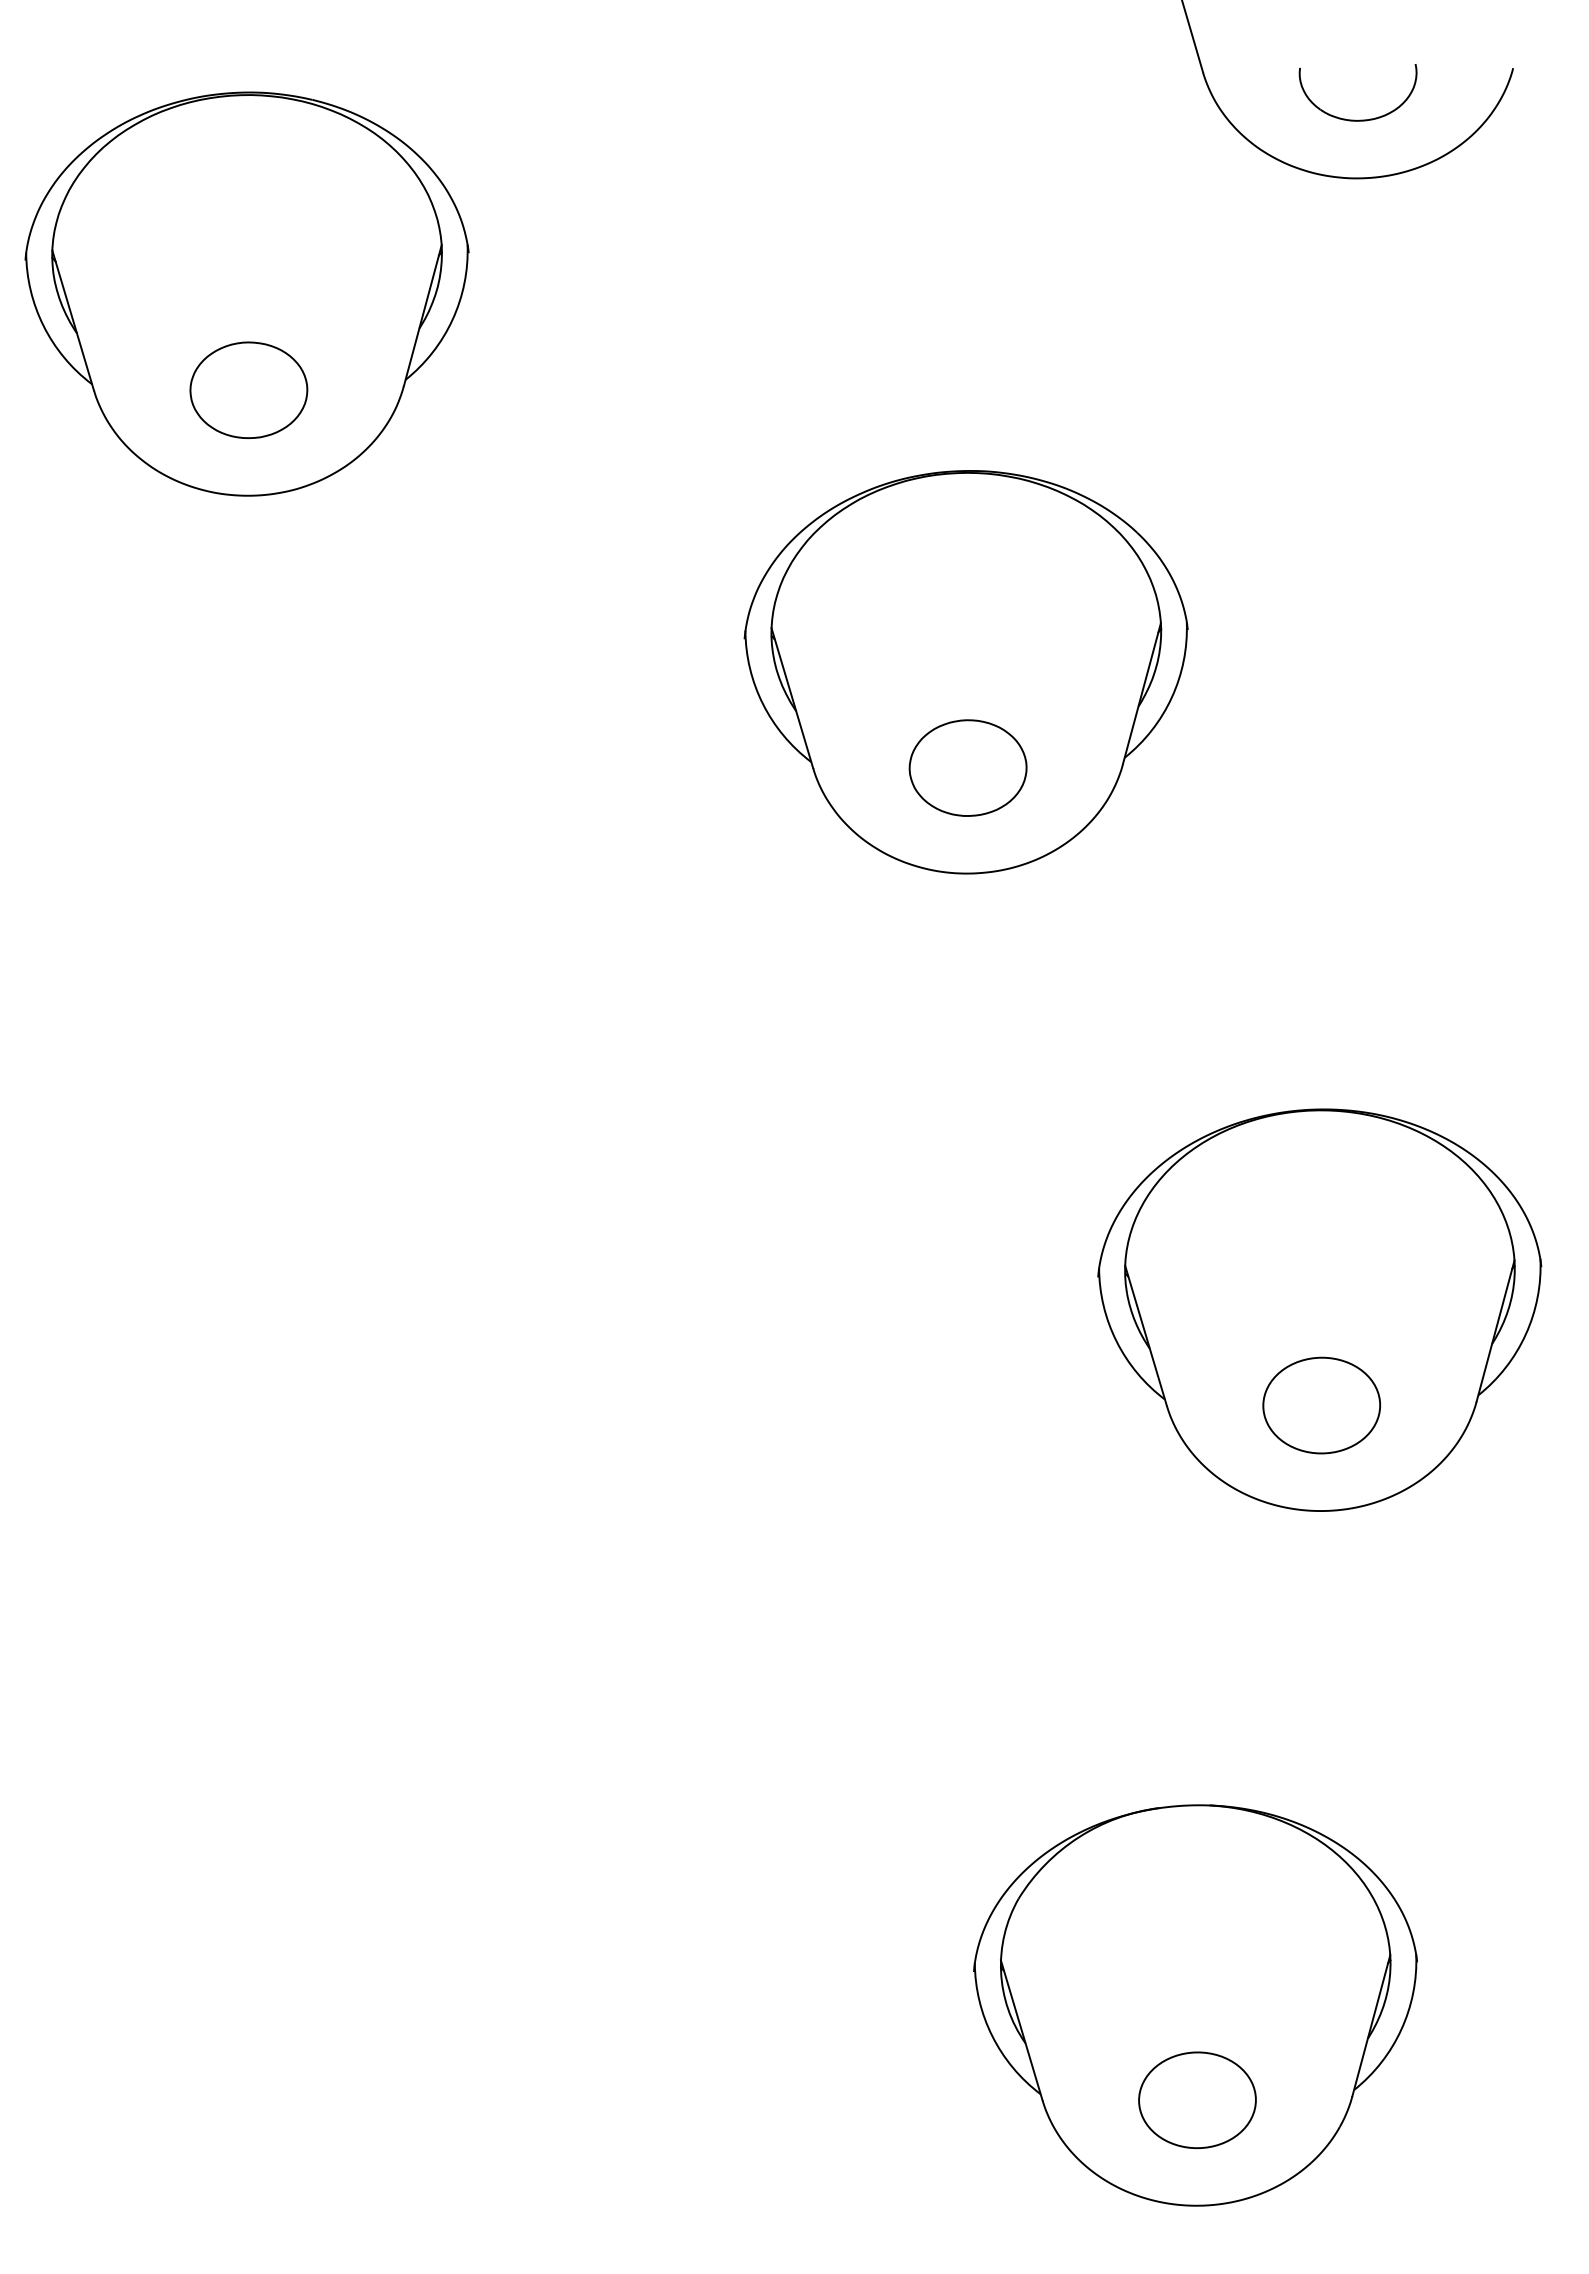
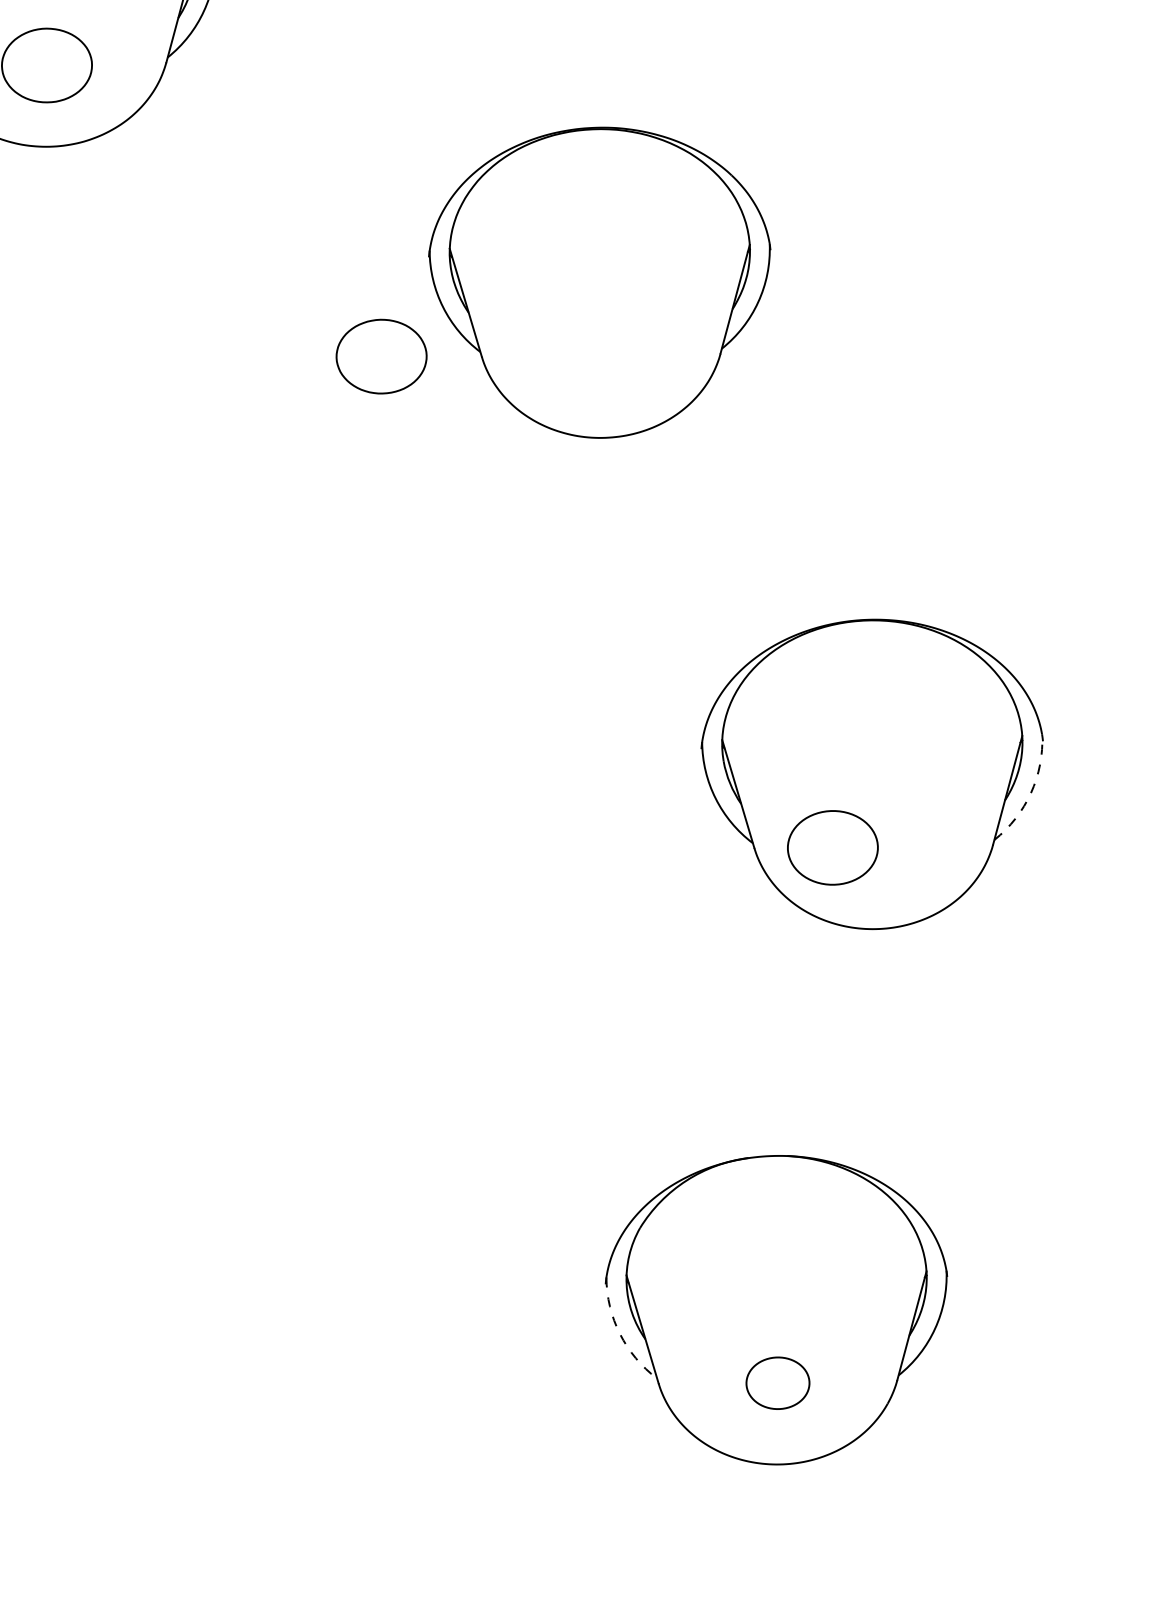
part: (967, 767) -> (381, 356), moved
arc: (1525, 1334) -> (1030, 793), solid -> dashed
part: (1321, 1405) -> (832, 847), moved
arc: (992, 2036) -> (620, 1334), solid -> dashed
part: (1197, 2100) -> (777, 1383), size x0.7

